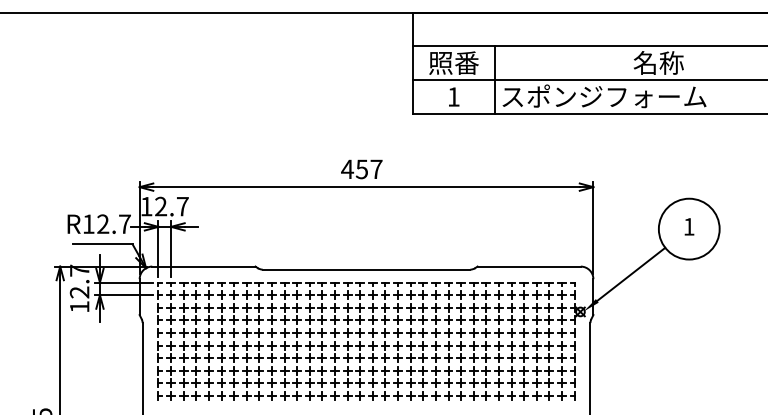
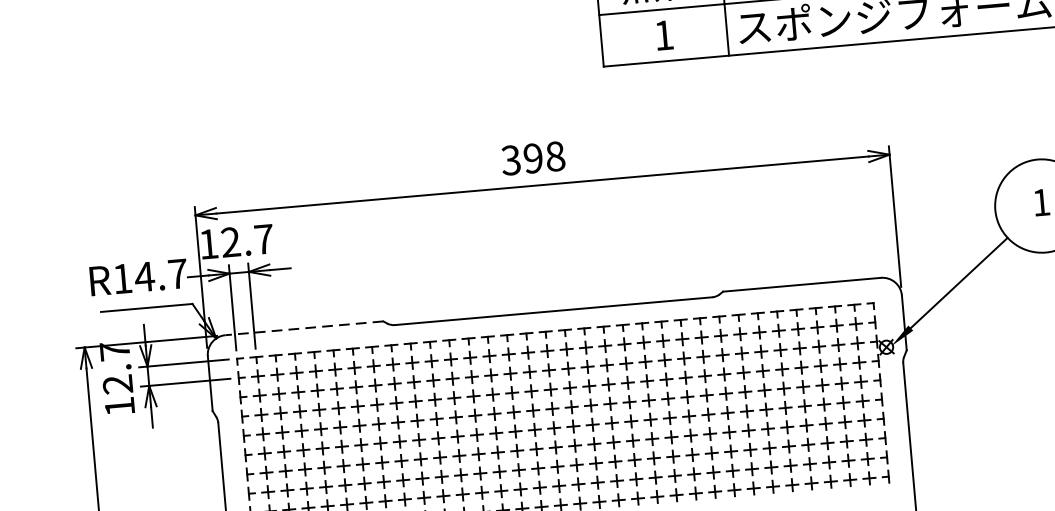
text: (361, 169) -> (532, 158), 457 -> 398
text: (102, 223) -> (143, 275), R12.7 -> R14.7
line: (203, 266) -> (303, 328), solid -> dashed

